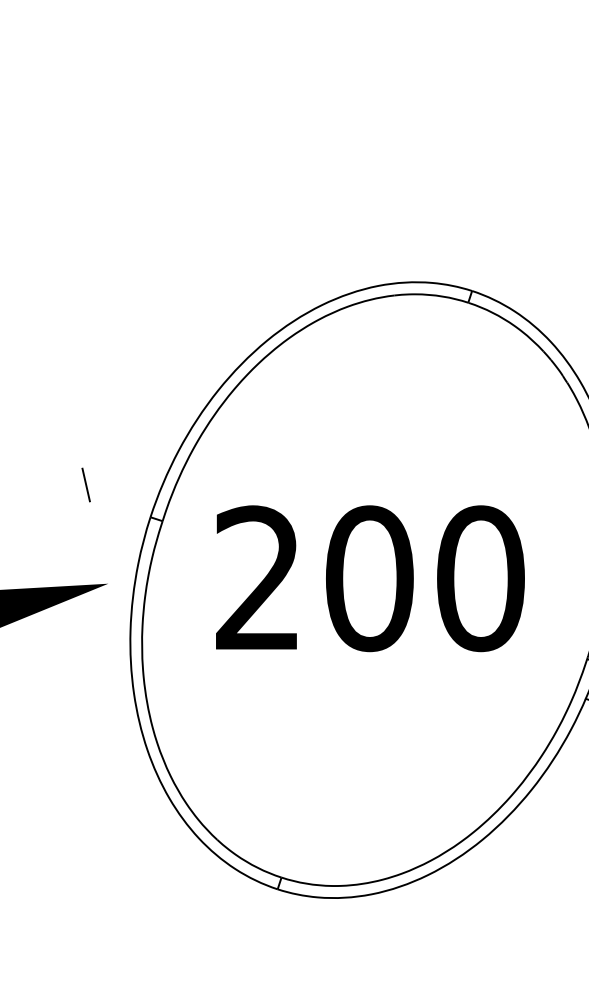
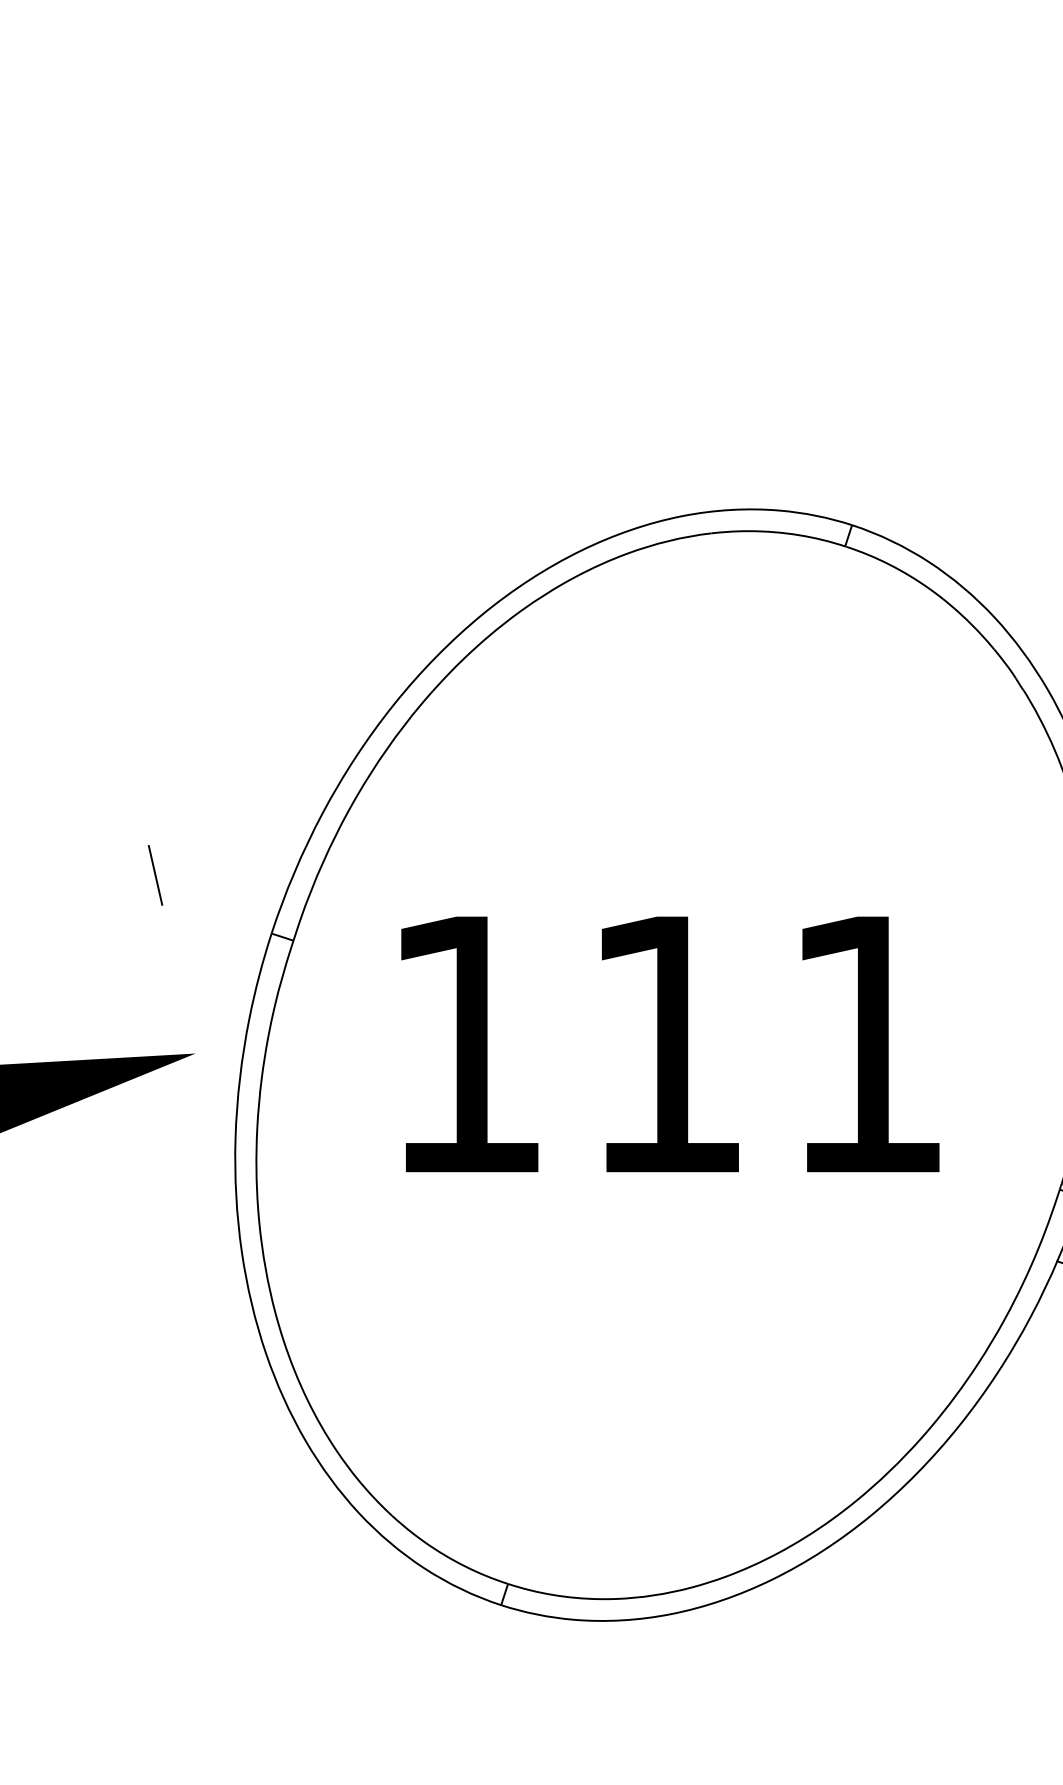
text: (370, 578) -> (668, 1044), 200 -> 111

